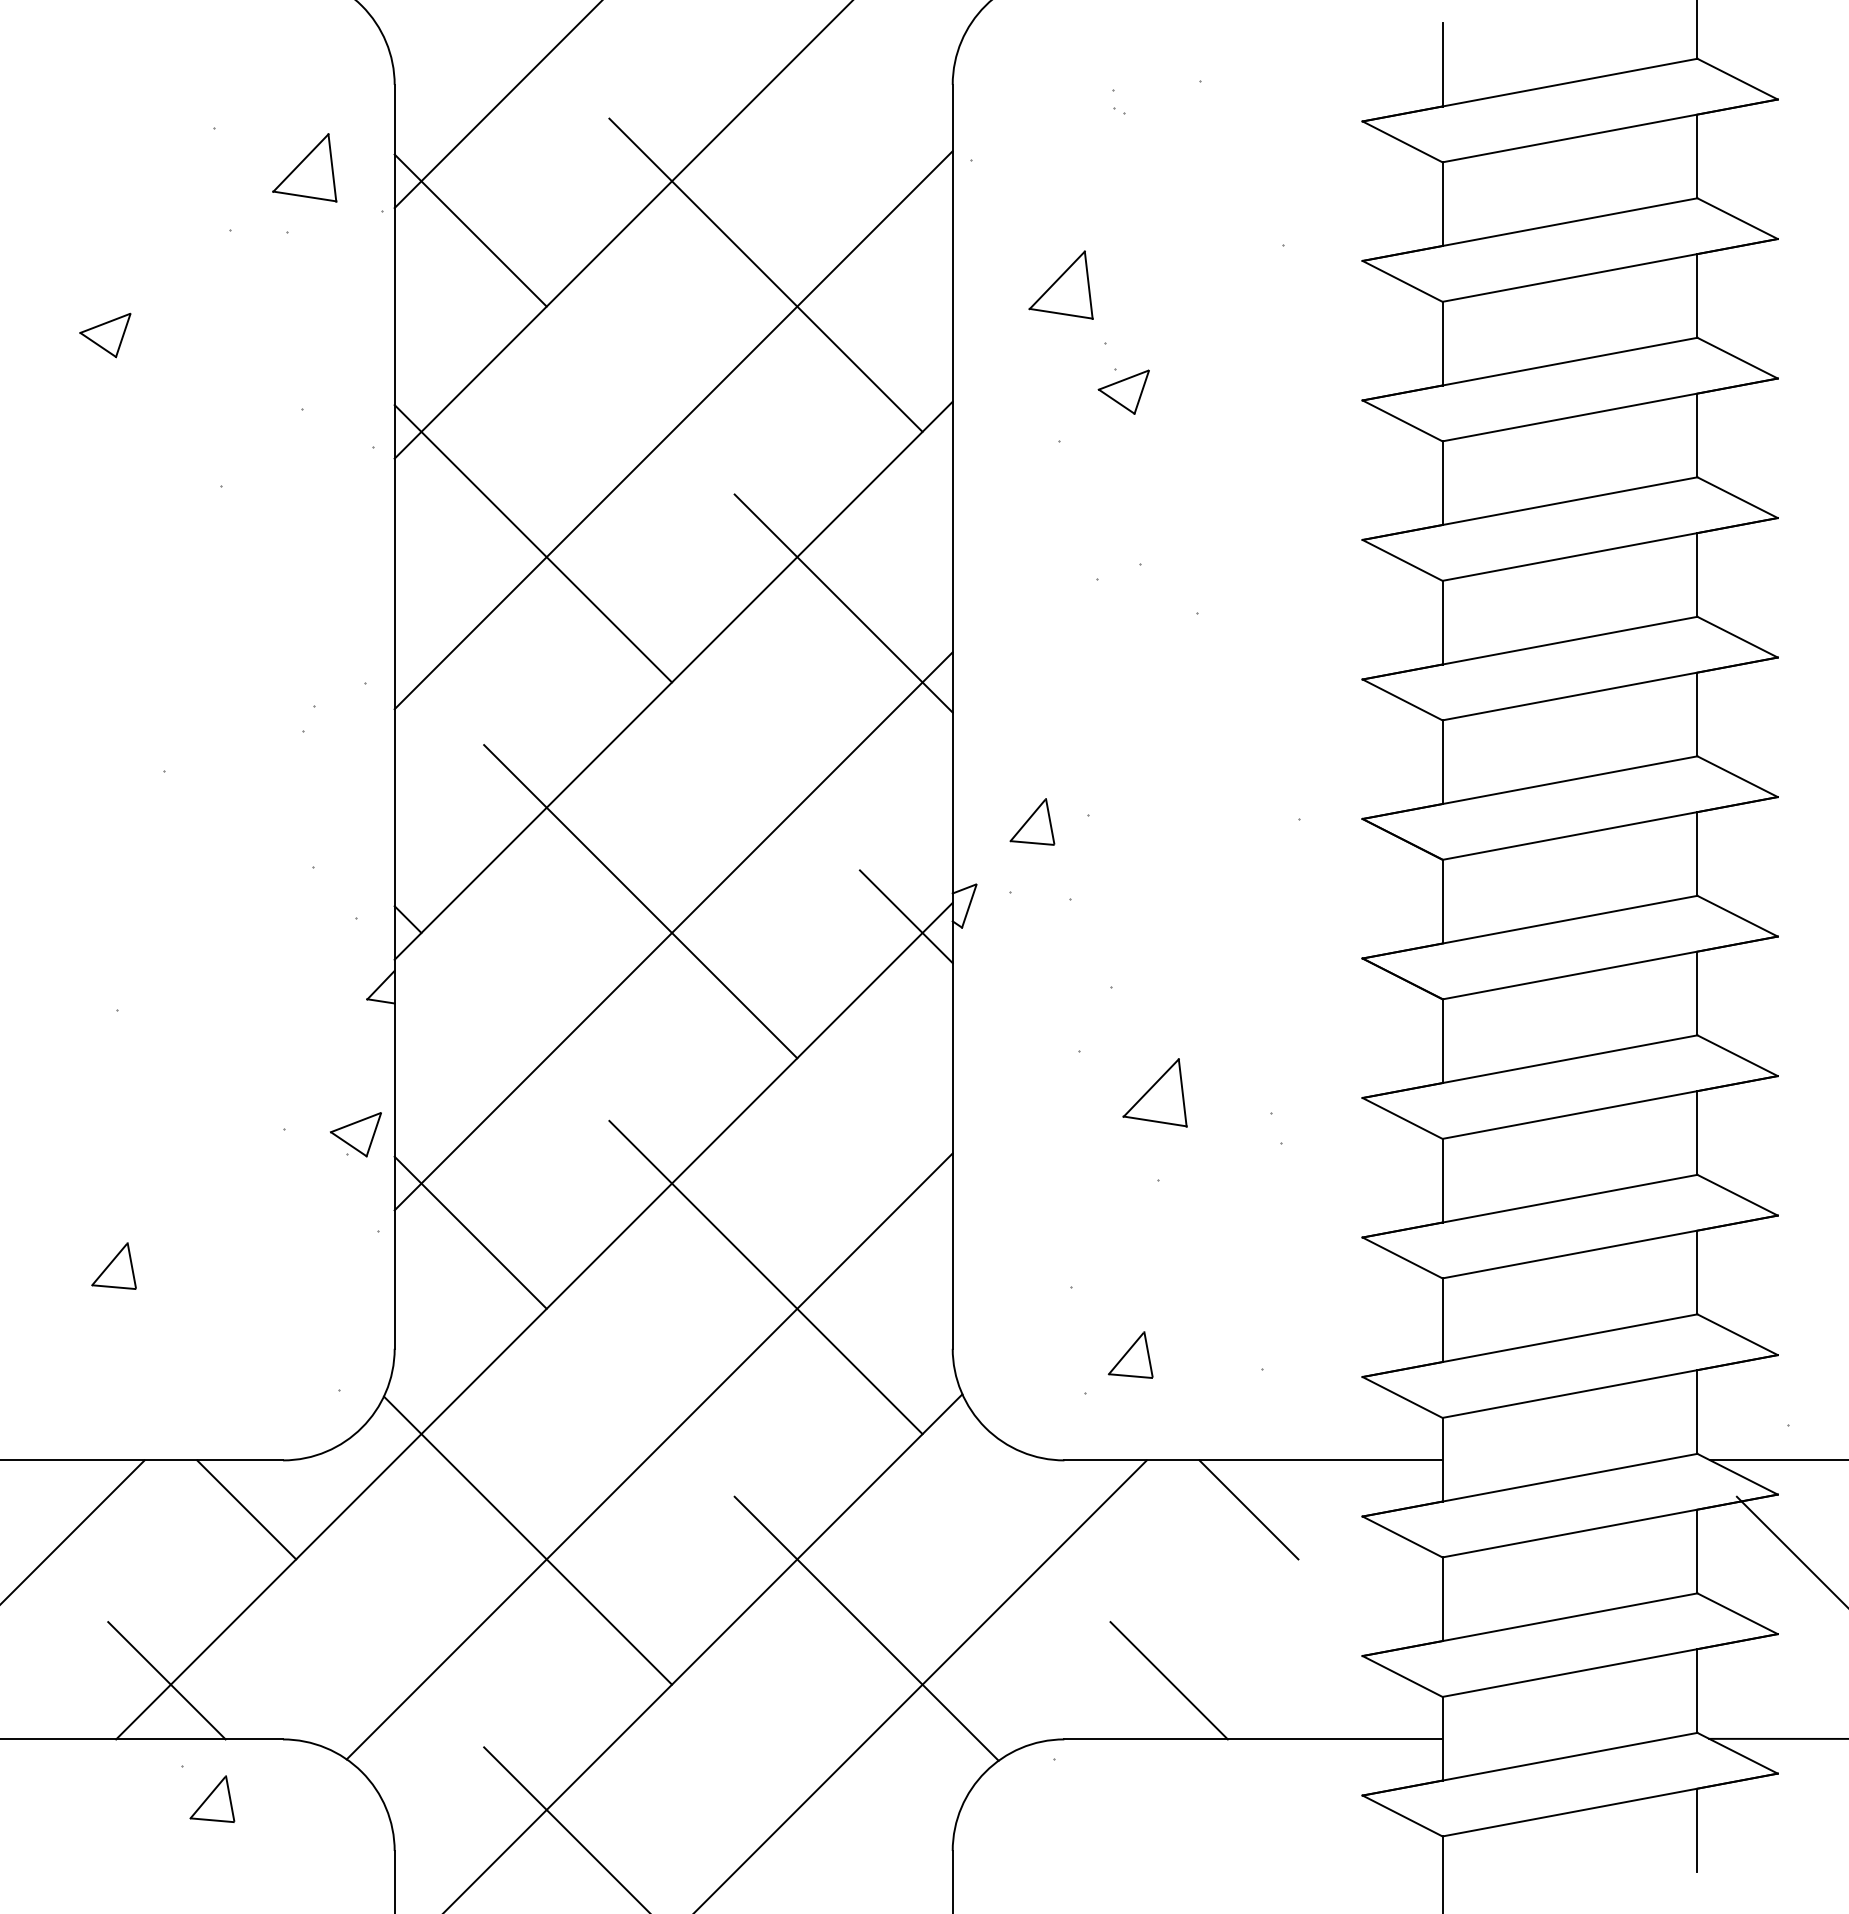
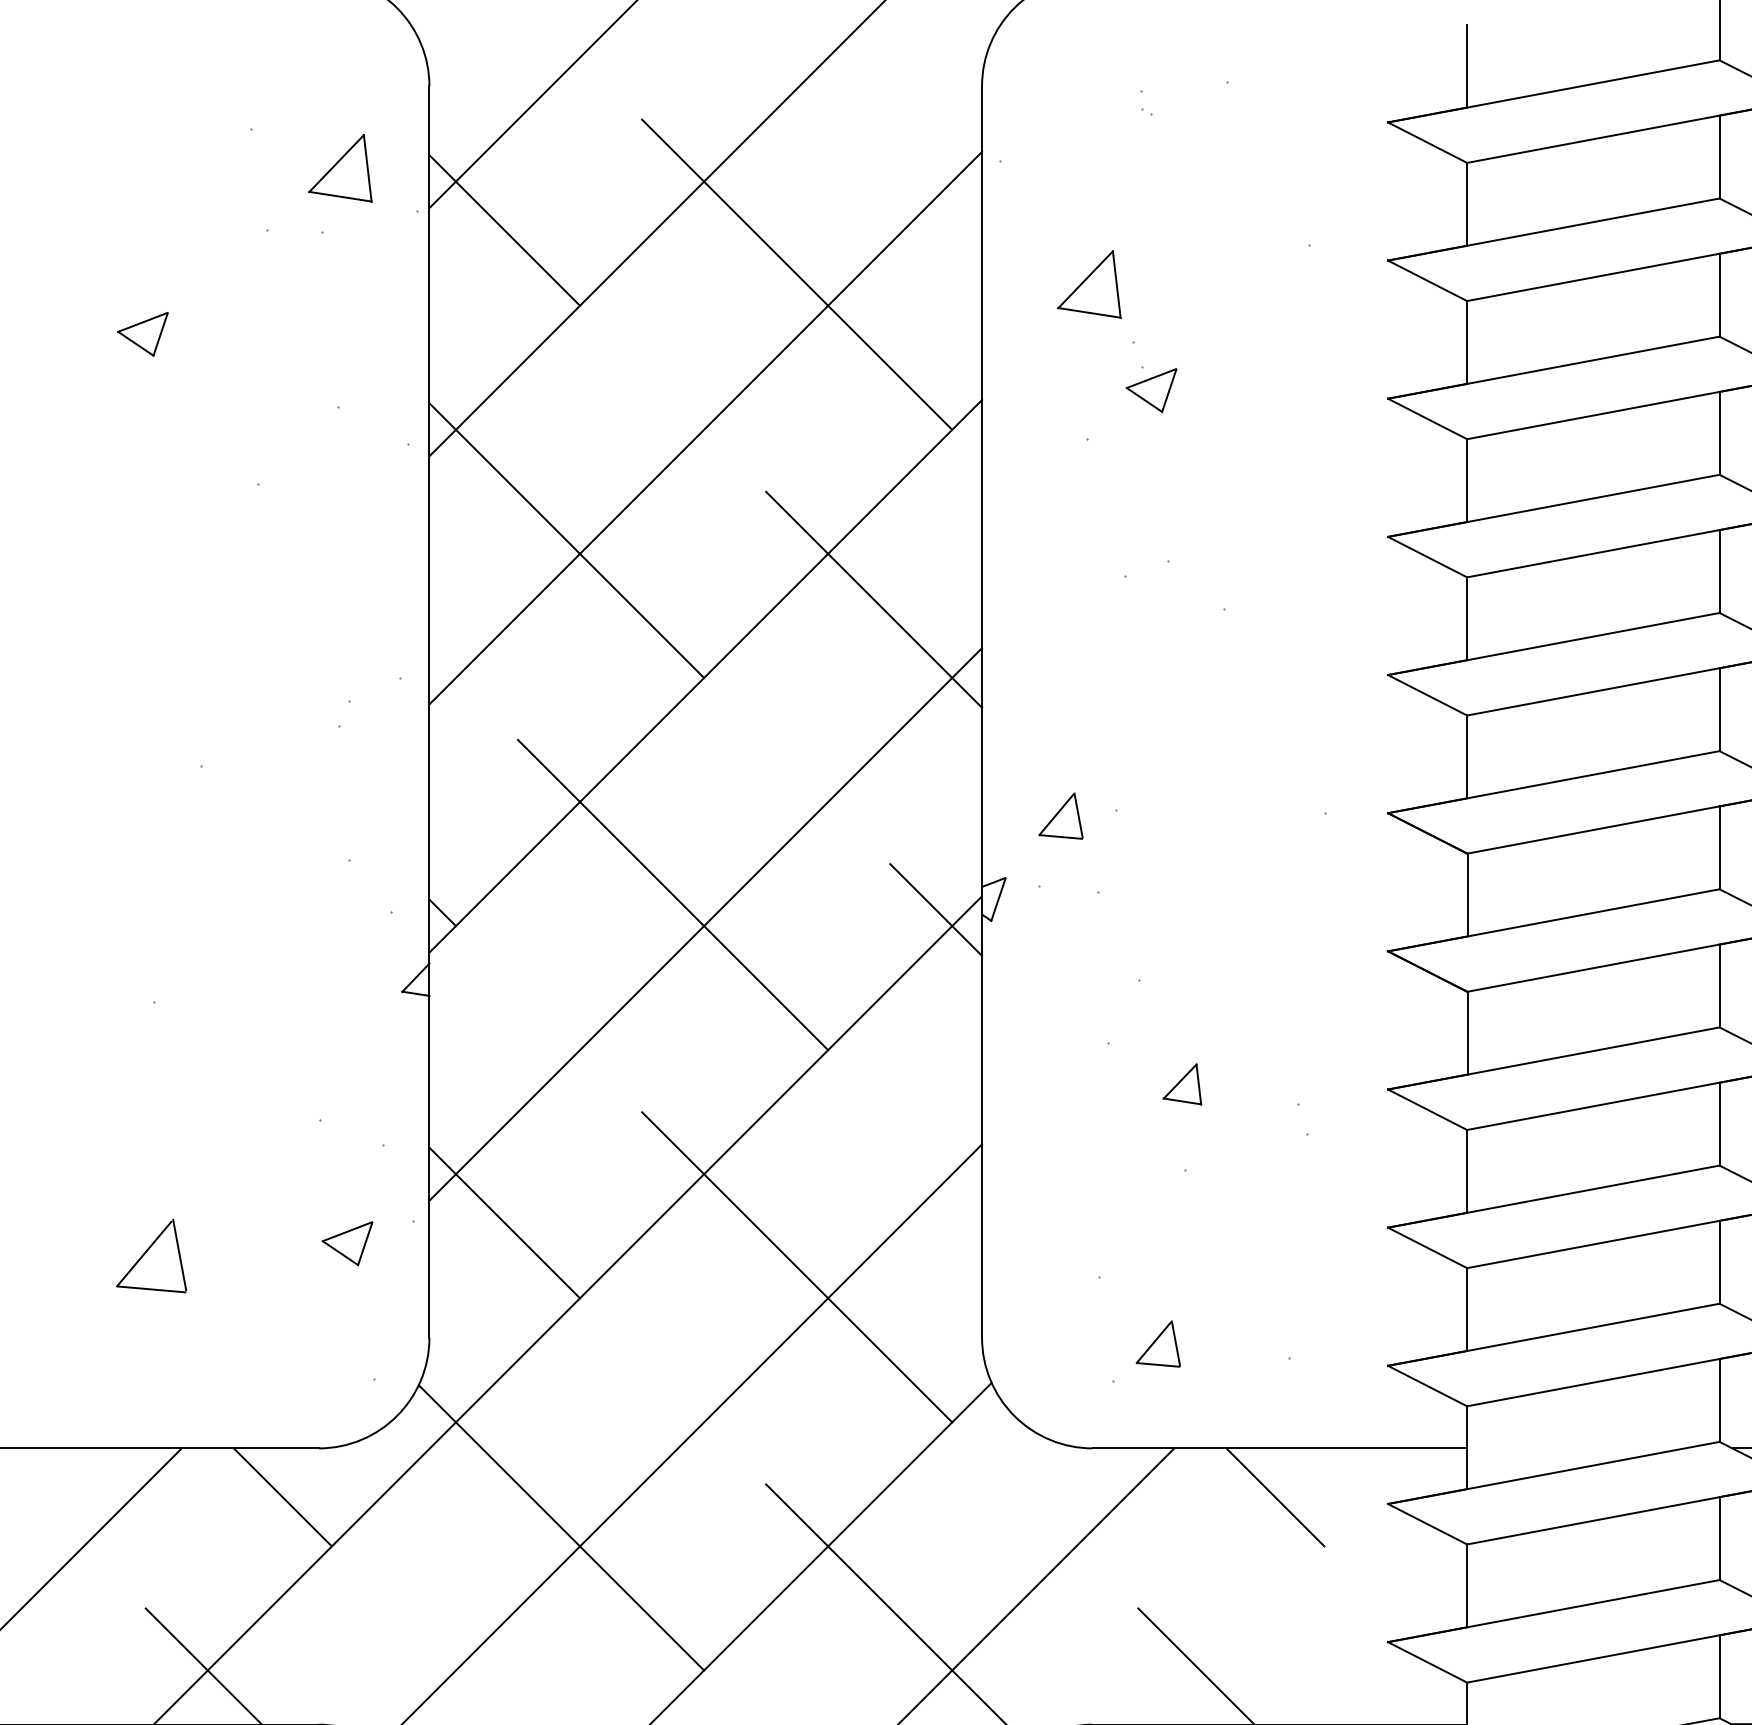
part: (1154, 1092) -> (1181, 1084), size x0.6
part: (355, 1134) -> (347, 1243), moved
part: (113, 1265) -> (150, 1255), size x1.6

